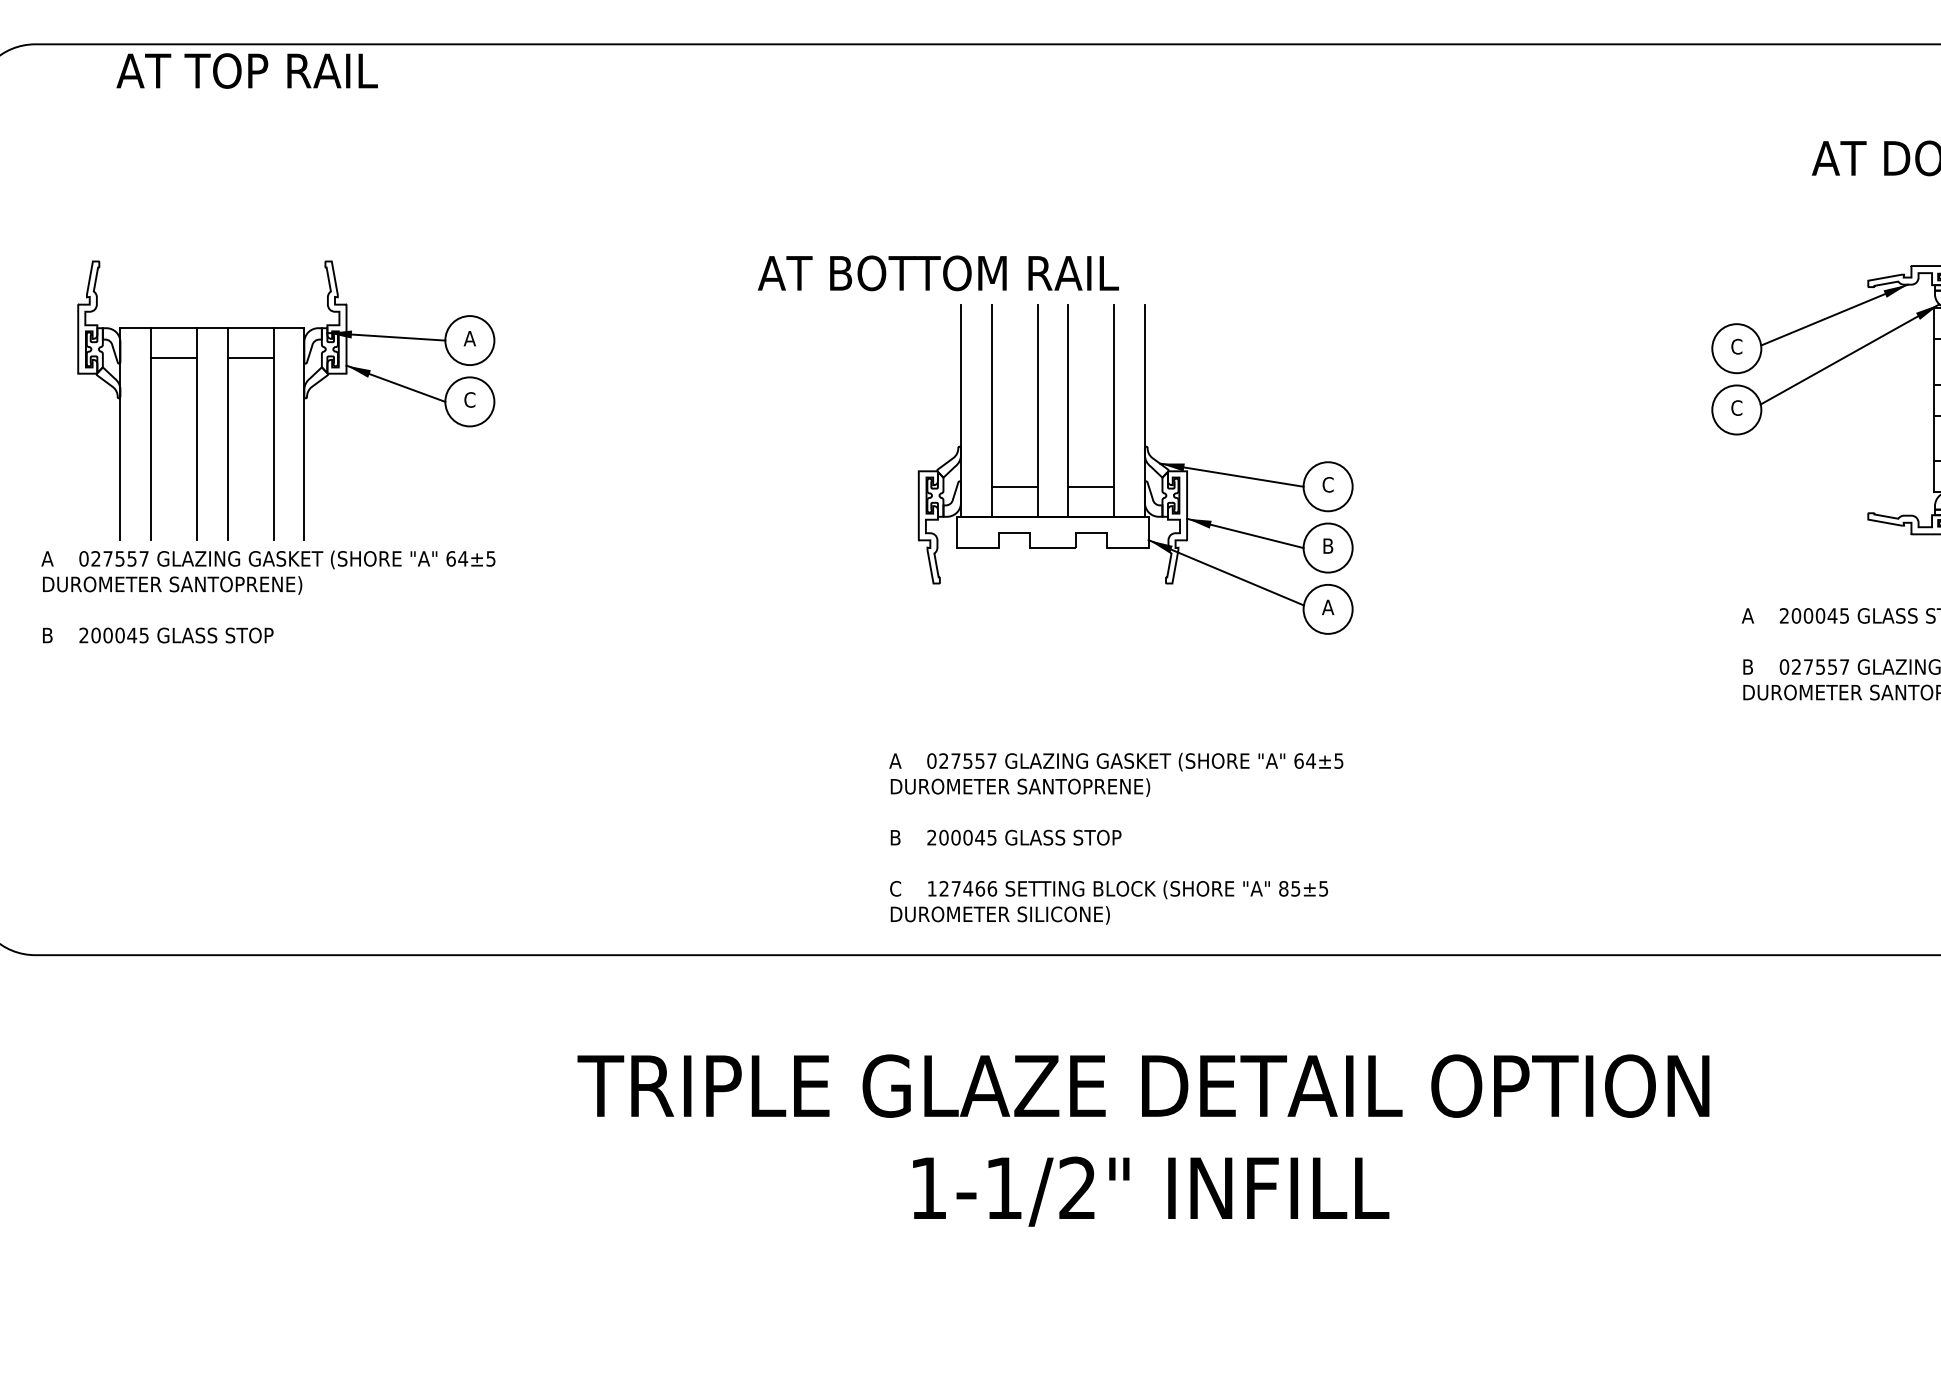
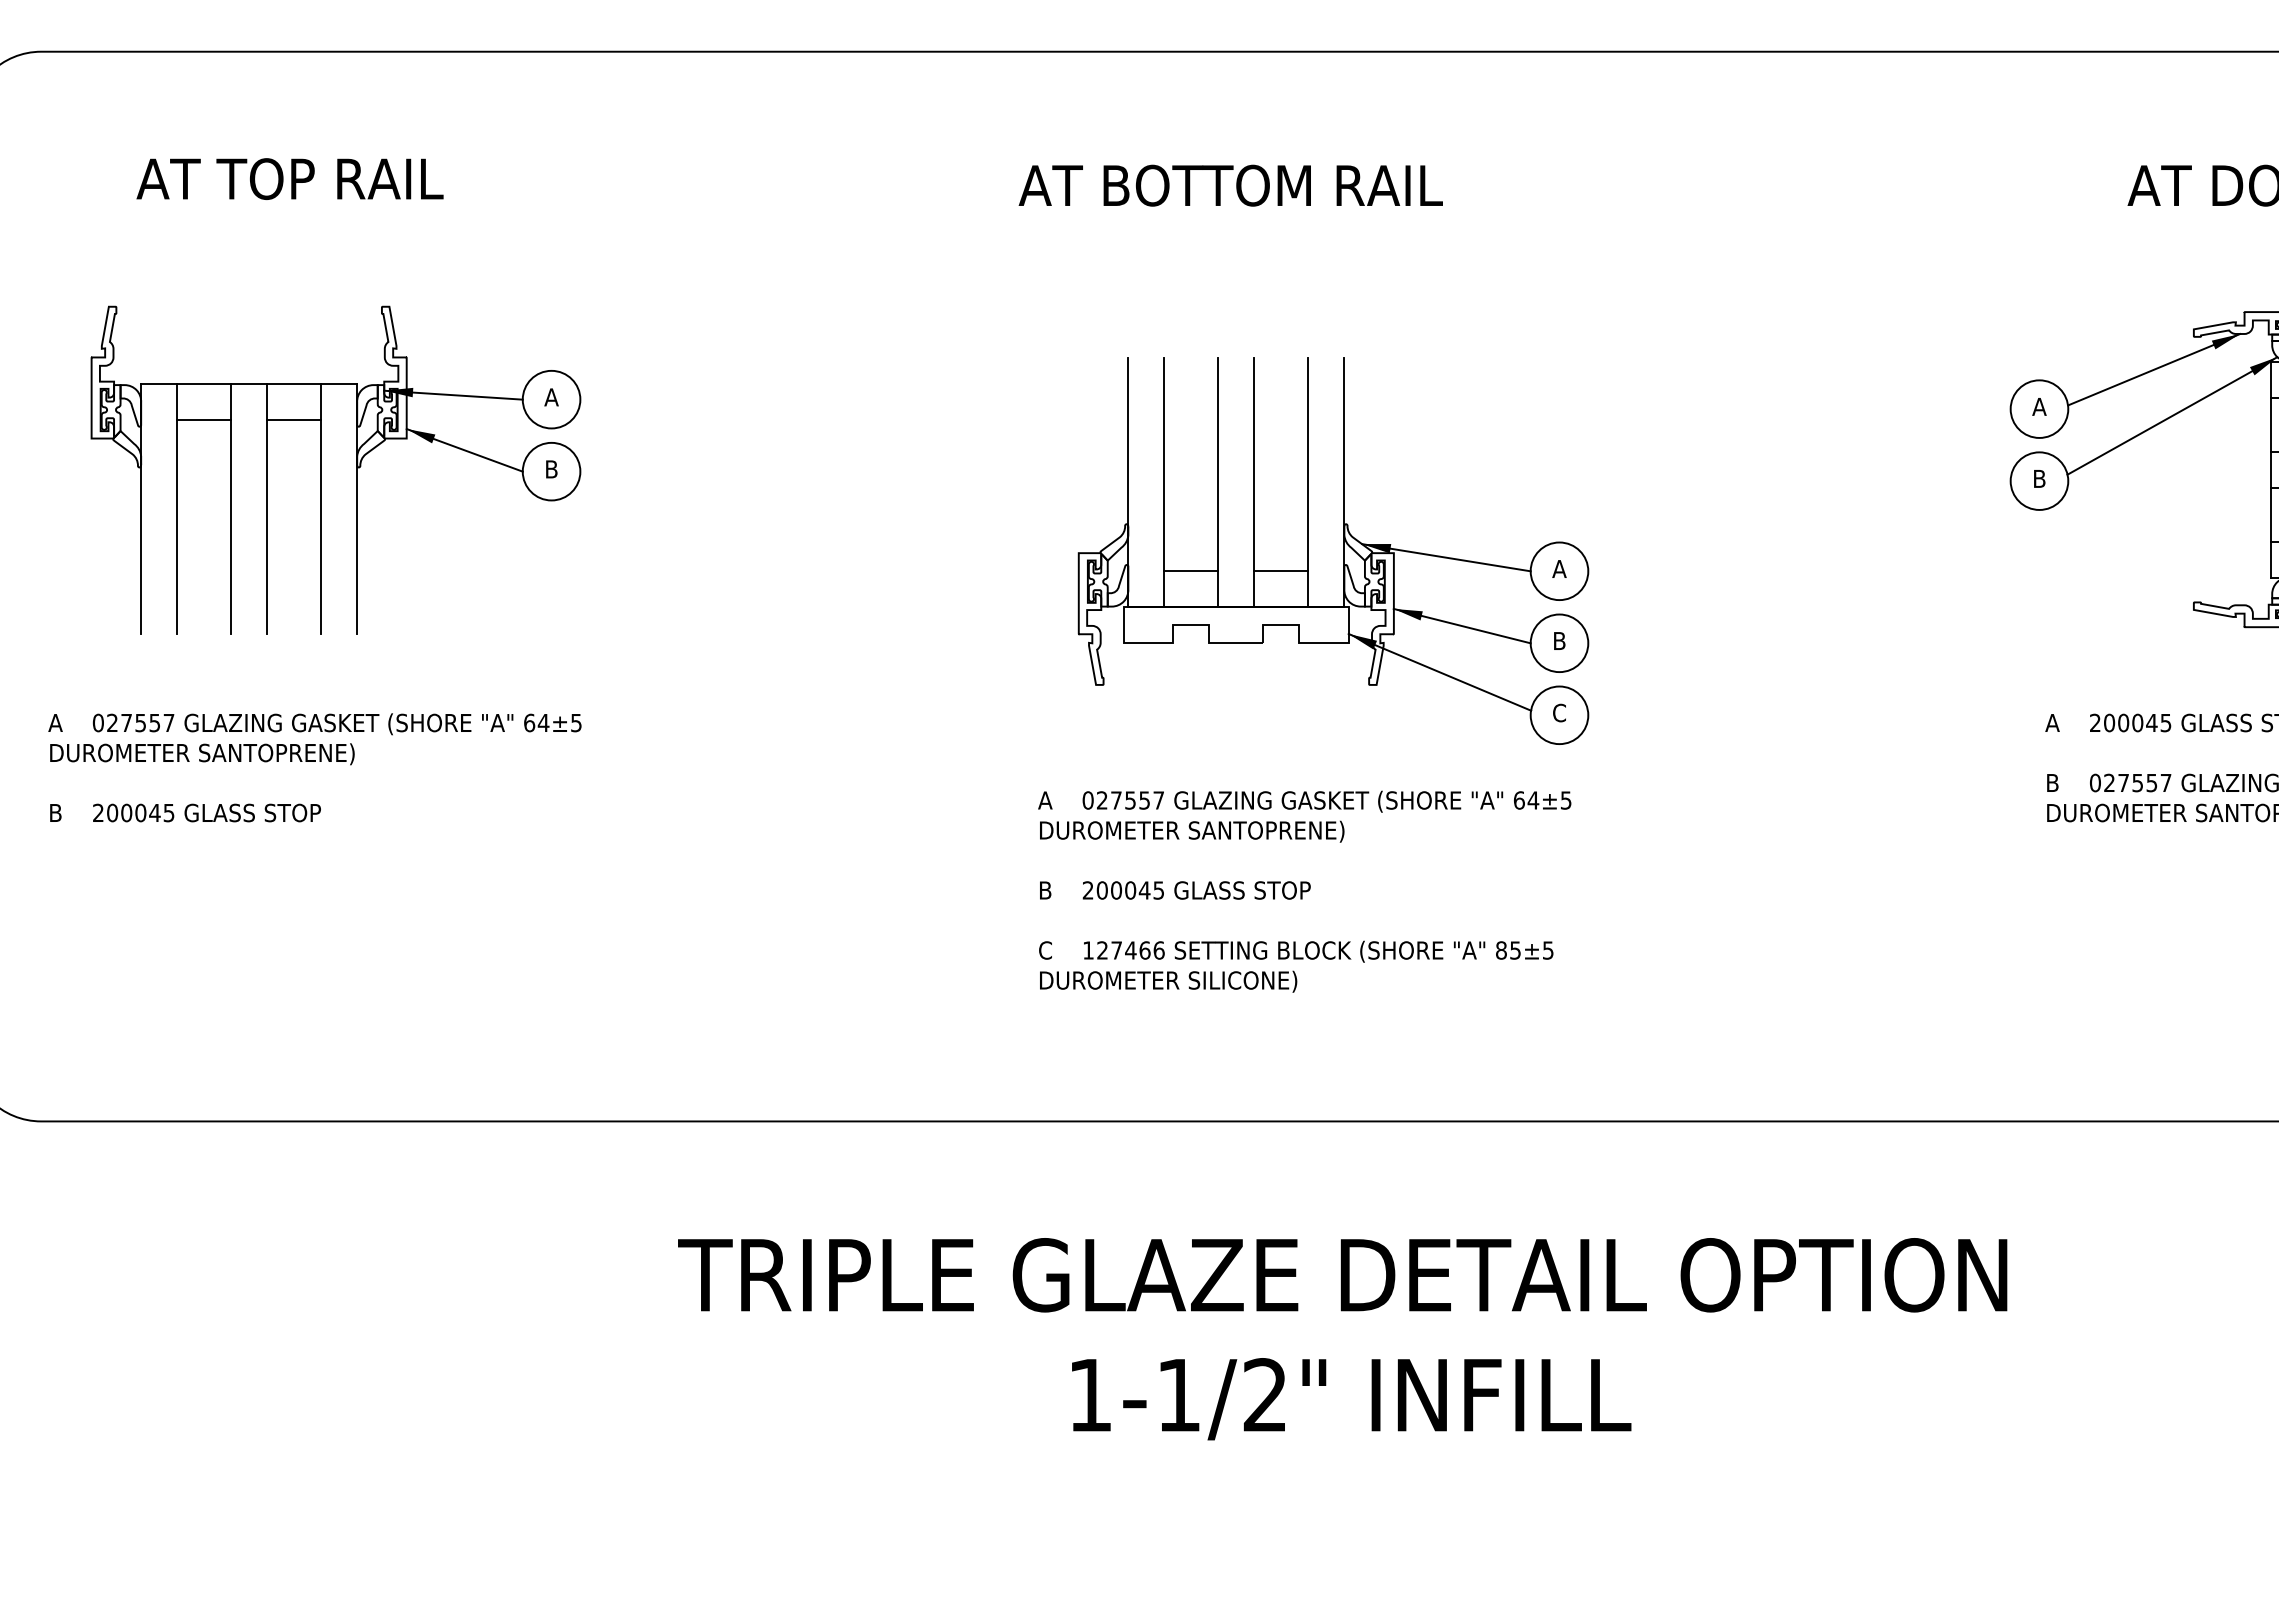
text: (246, 70) -> (289, 178), moved
text: (938, 273) -> (1230, 185), moved
text: (1736, 346) -> (2039, 406), C -> A
text: (469, 400) -> (551, 469), C -> B
text: (1736, 407) -> (2039, 478), C -> B
text: (1328, 484) -> (1559, 568), C -> A
text: (268, 596) -> (314, 767), moved
text: (1328, 606) -> (1559, 712), A -> C
text: (1116, 838) -> (1304, 891), moved

